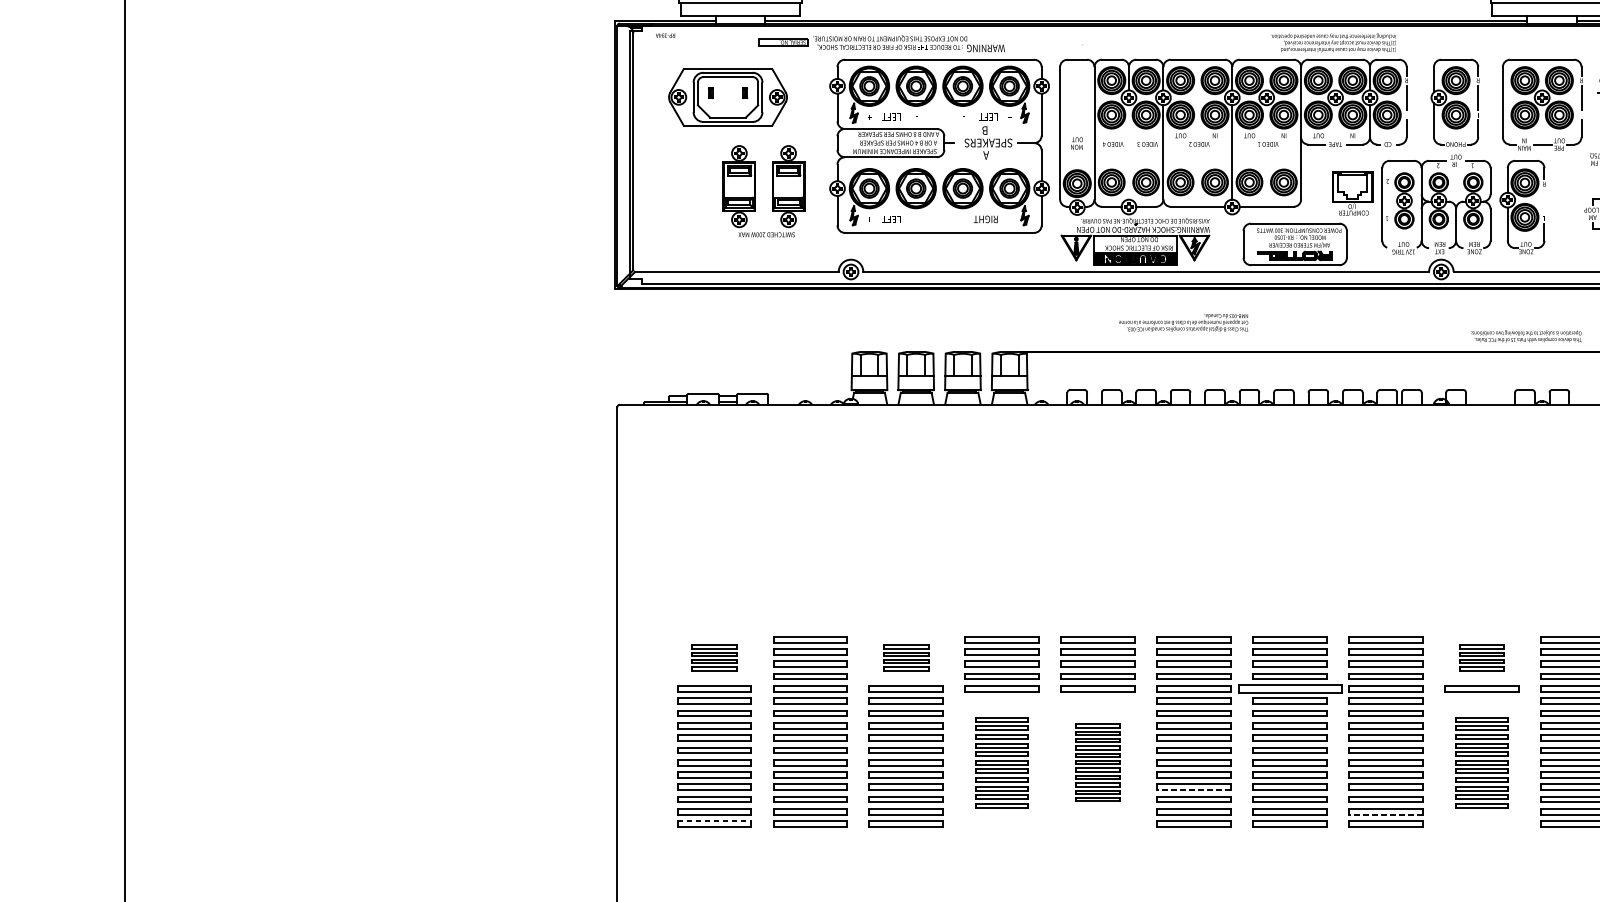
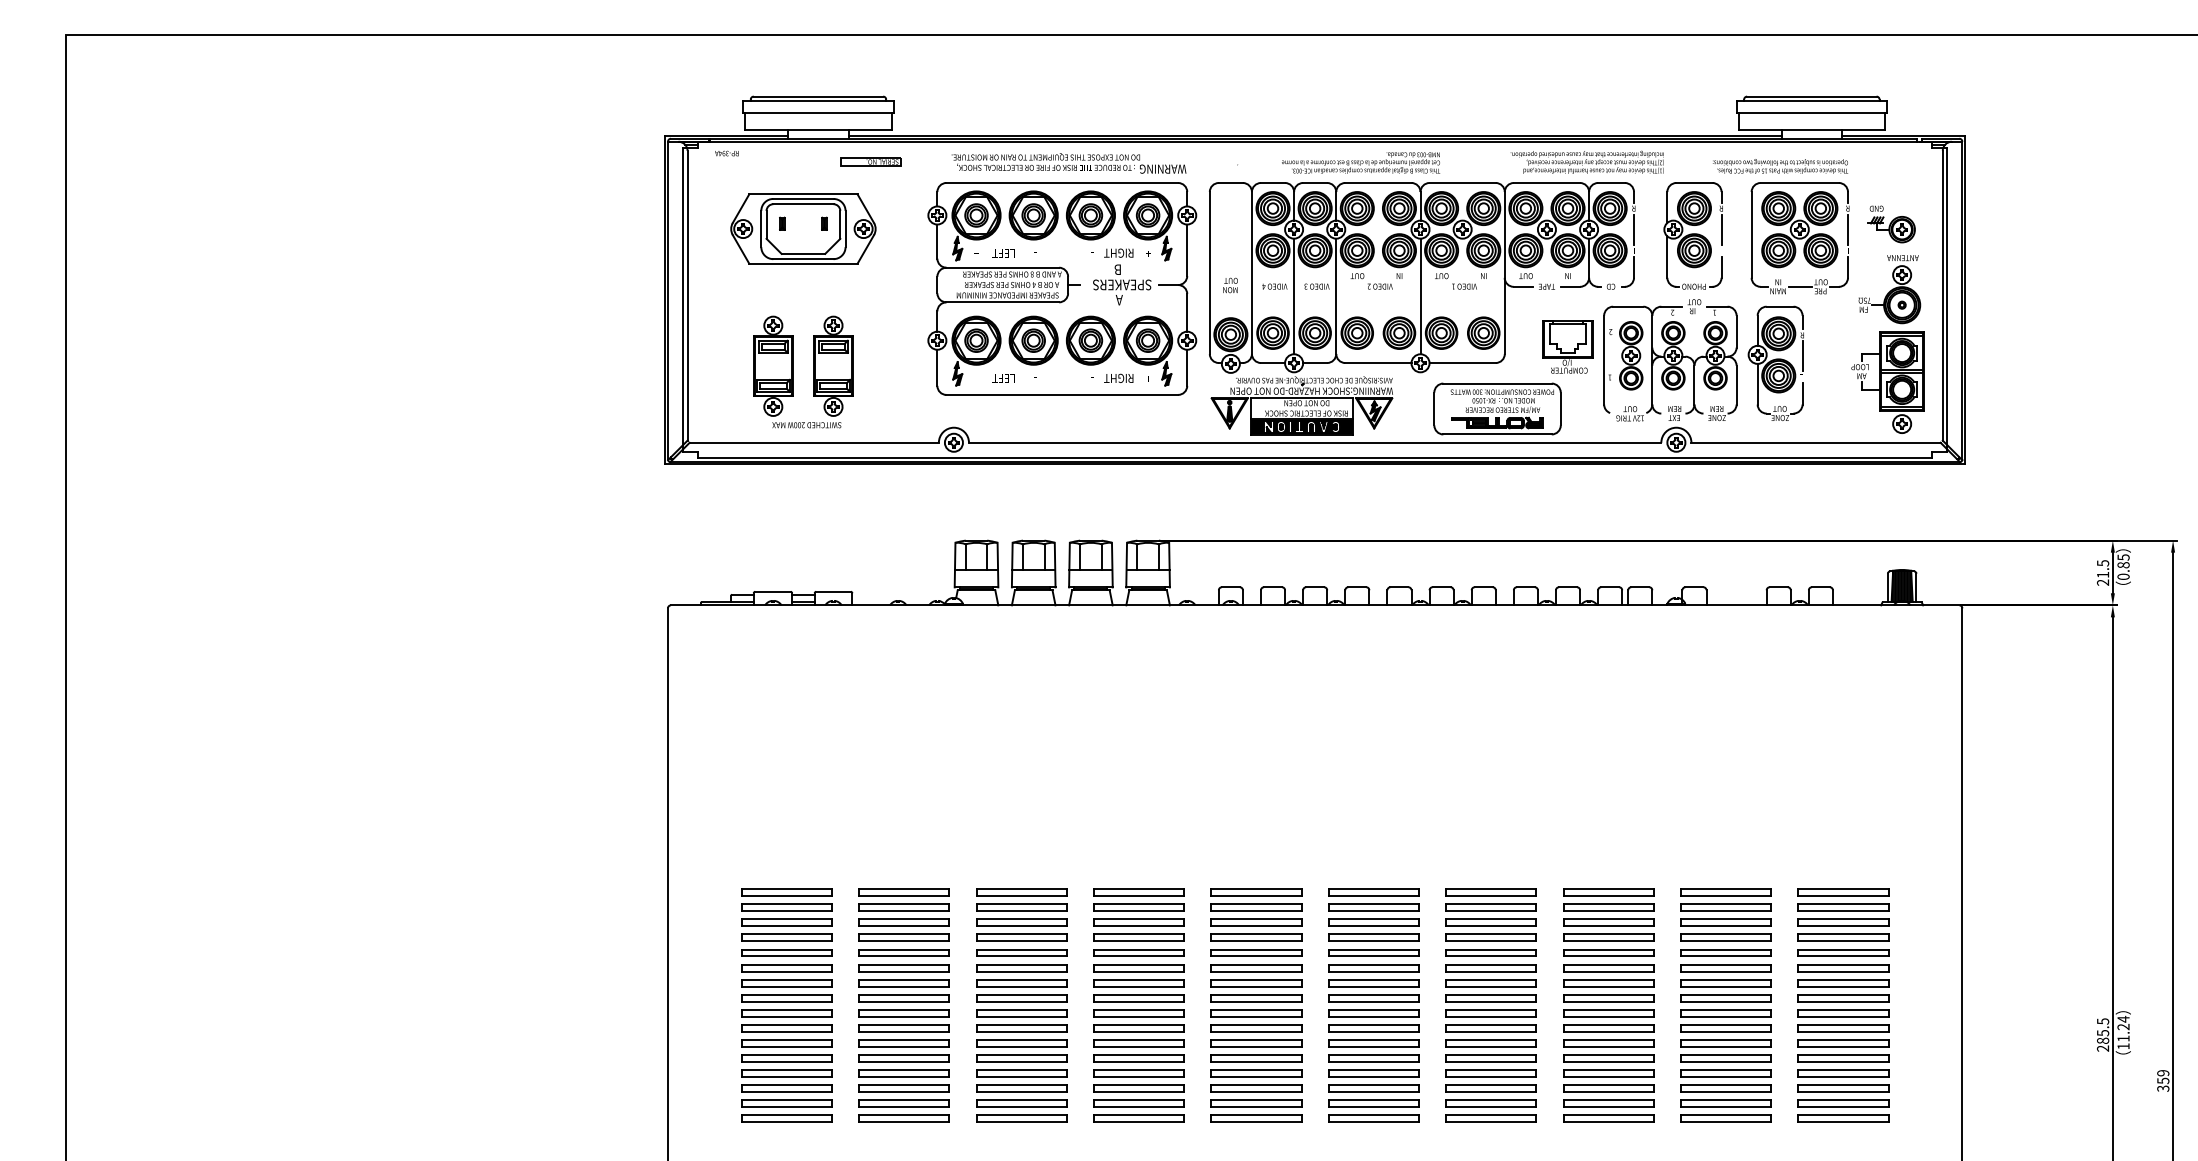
text: (1332, 42) -> (1586, 161), moved
text: (908, 43) -> (1068, 163), moved
text: (985, 116) -> (1118, 252), LEFT -> RIGHT
line: (1129, 152) -> (1294, 296), added
part: (755, 190) -> (793, 371), moved
line: (1544, 201) -> (1802, 356), added
text: (1184, 322) -> (1361, 162), moved
text: (1526, 336) -> (1780, 166), moved
part: (714, 657) -> (786, 914), size x1.67
part: (906, 657) -> (1021, 914), size x1.67
part: (1481, 657) -> (1725, 914), size x1.67
part: (1289, 688) -> (1490, 952), size x0.71
part: (1001, 762) -> (1138, 1043), size x1.43
part: (1098, 762) -> (1256, 1043), size x1.67
part: (1481, 762) -> (1725, 1043), size x1.43
line: (1193, 789) -> (1373, 1076), dashed -> solid
line: (1385, 814) -> (1608, 1106), dashed -> solid
line: (715, 821) -> (787, 1115), dashed -> solid

